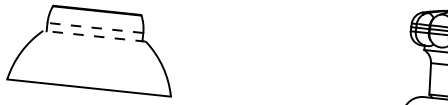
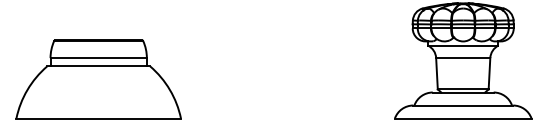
line: (95, 28) -> (98, 58), dashed -> solid
line: (94, 36) -> (98, 66), dashed -> solid

